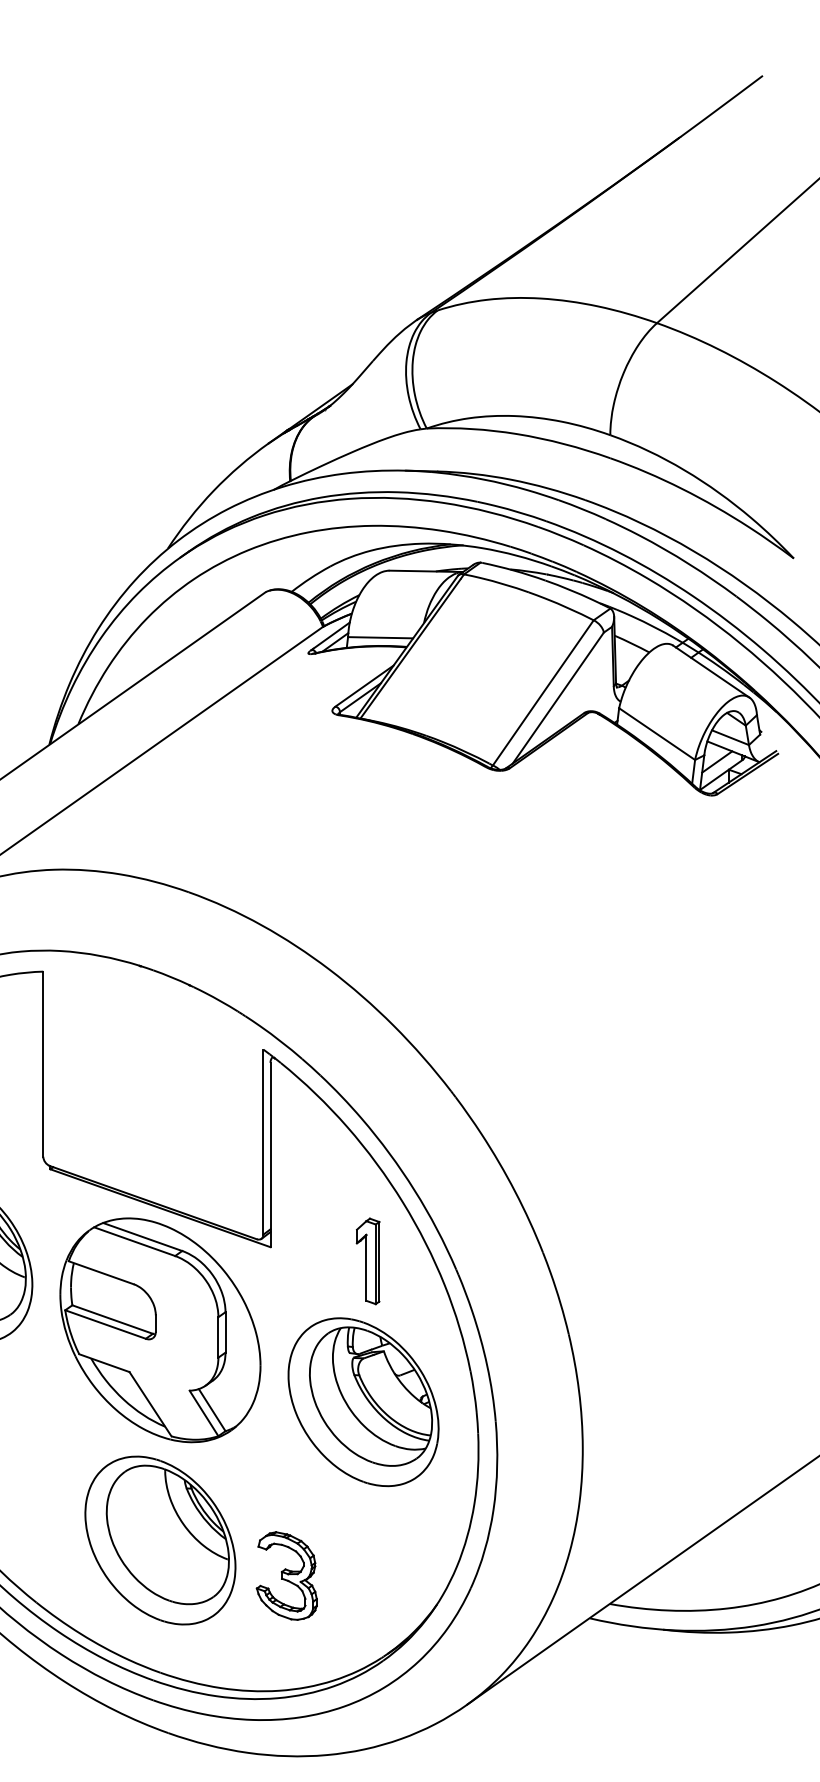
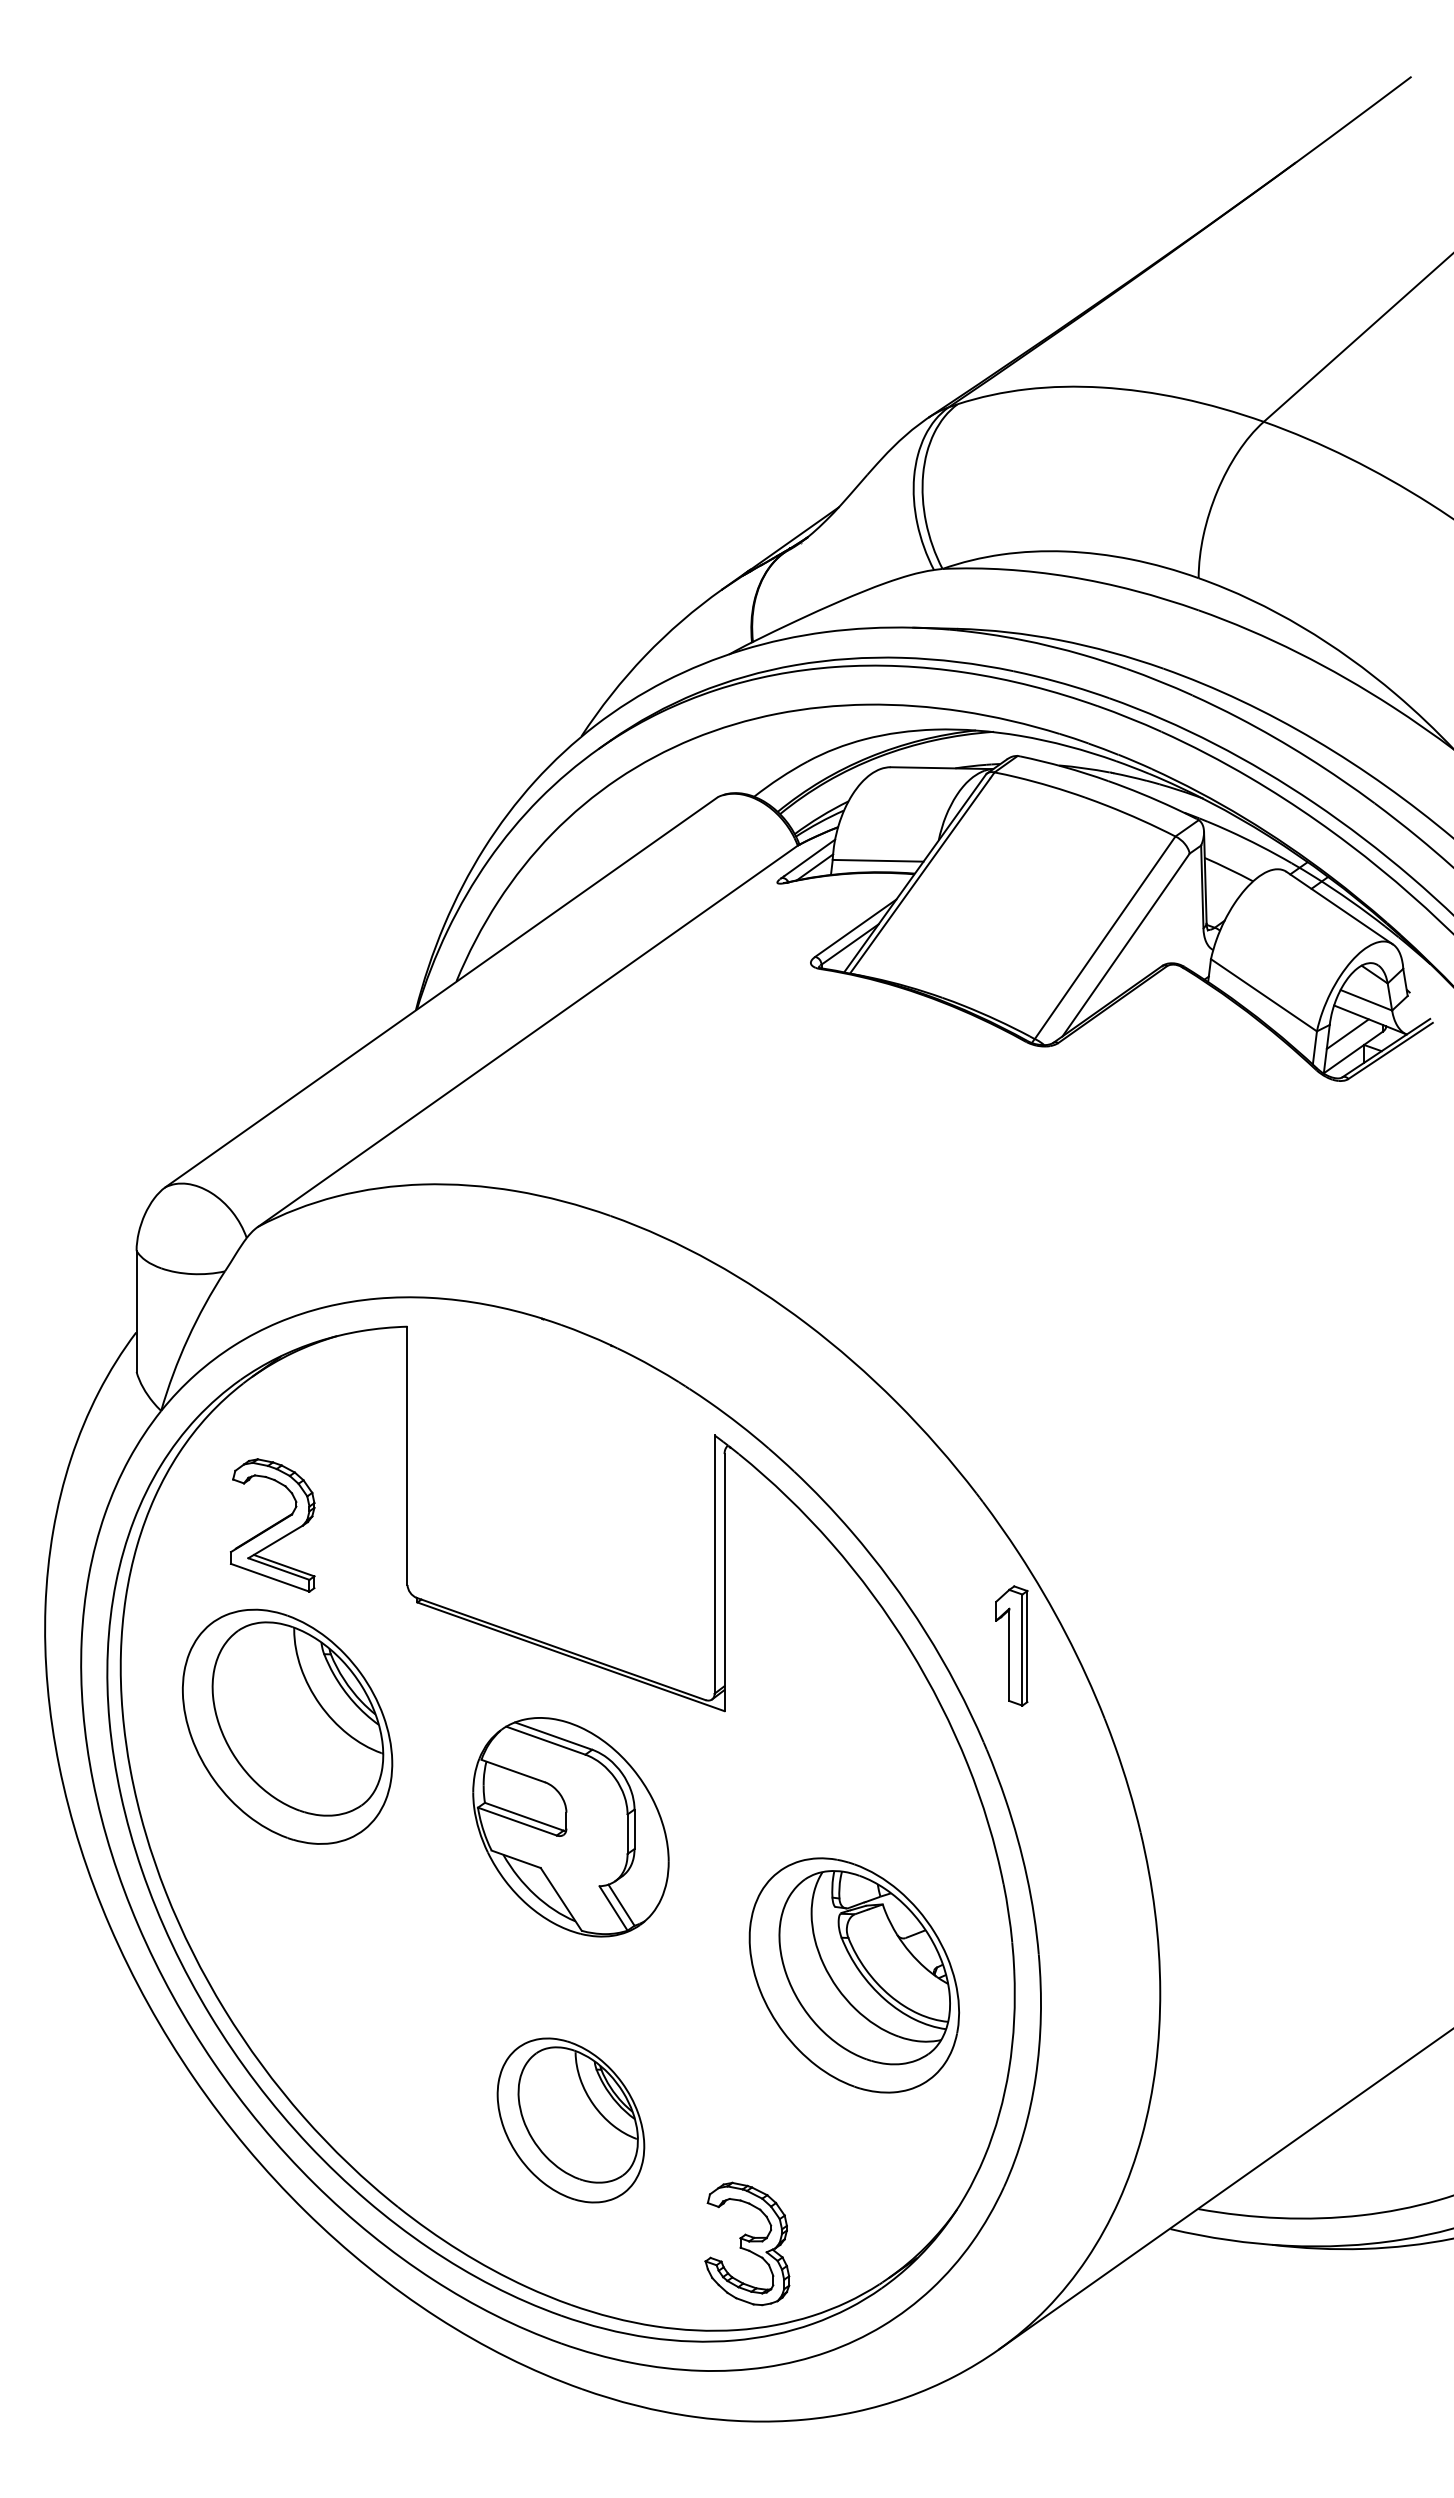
part: (367, 1261) -> (1011, 1645), moved
part: (160, 1330) -> (570, 1827), size x0.7
part: (363, 1402) -> (854, 1975), moved
part: (160, 1540) -> (570, 2120), size x0.7
part: (286, 1575) -> (747, 2243), moved

